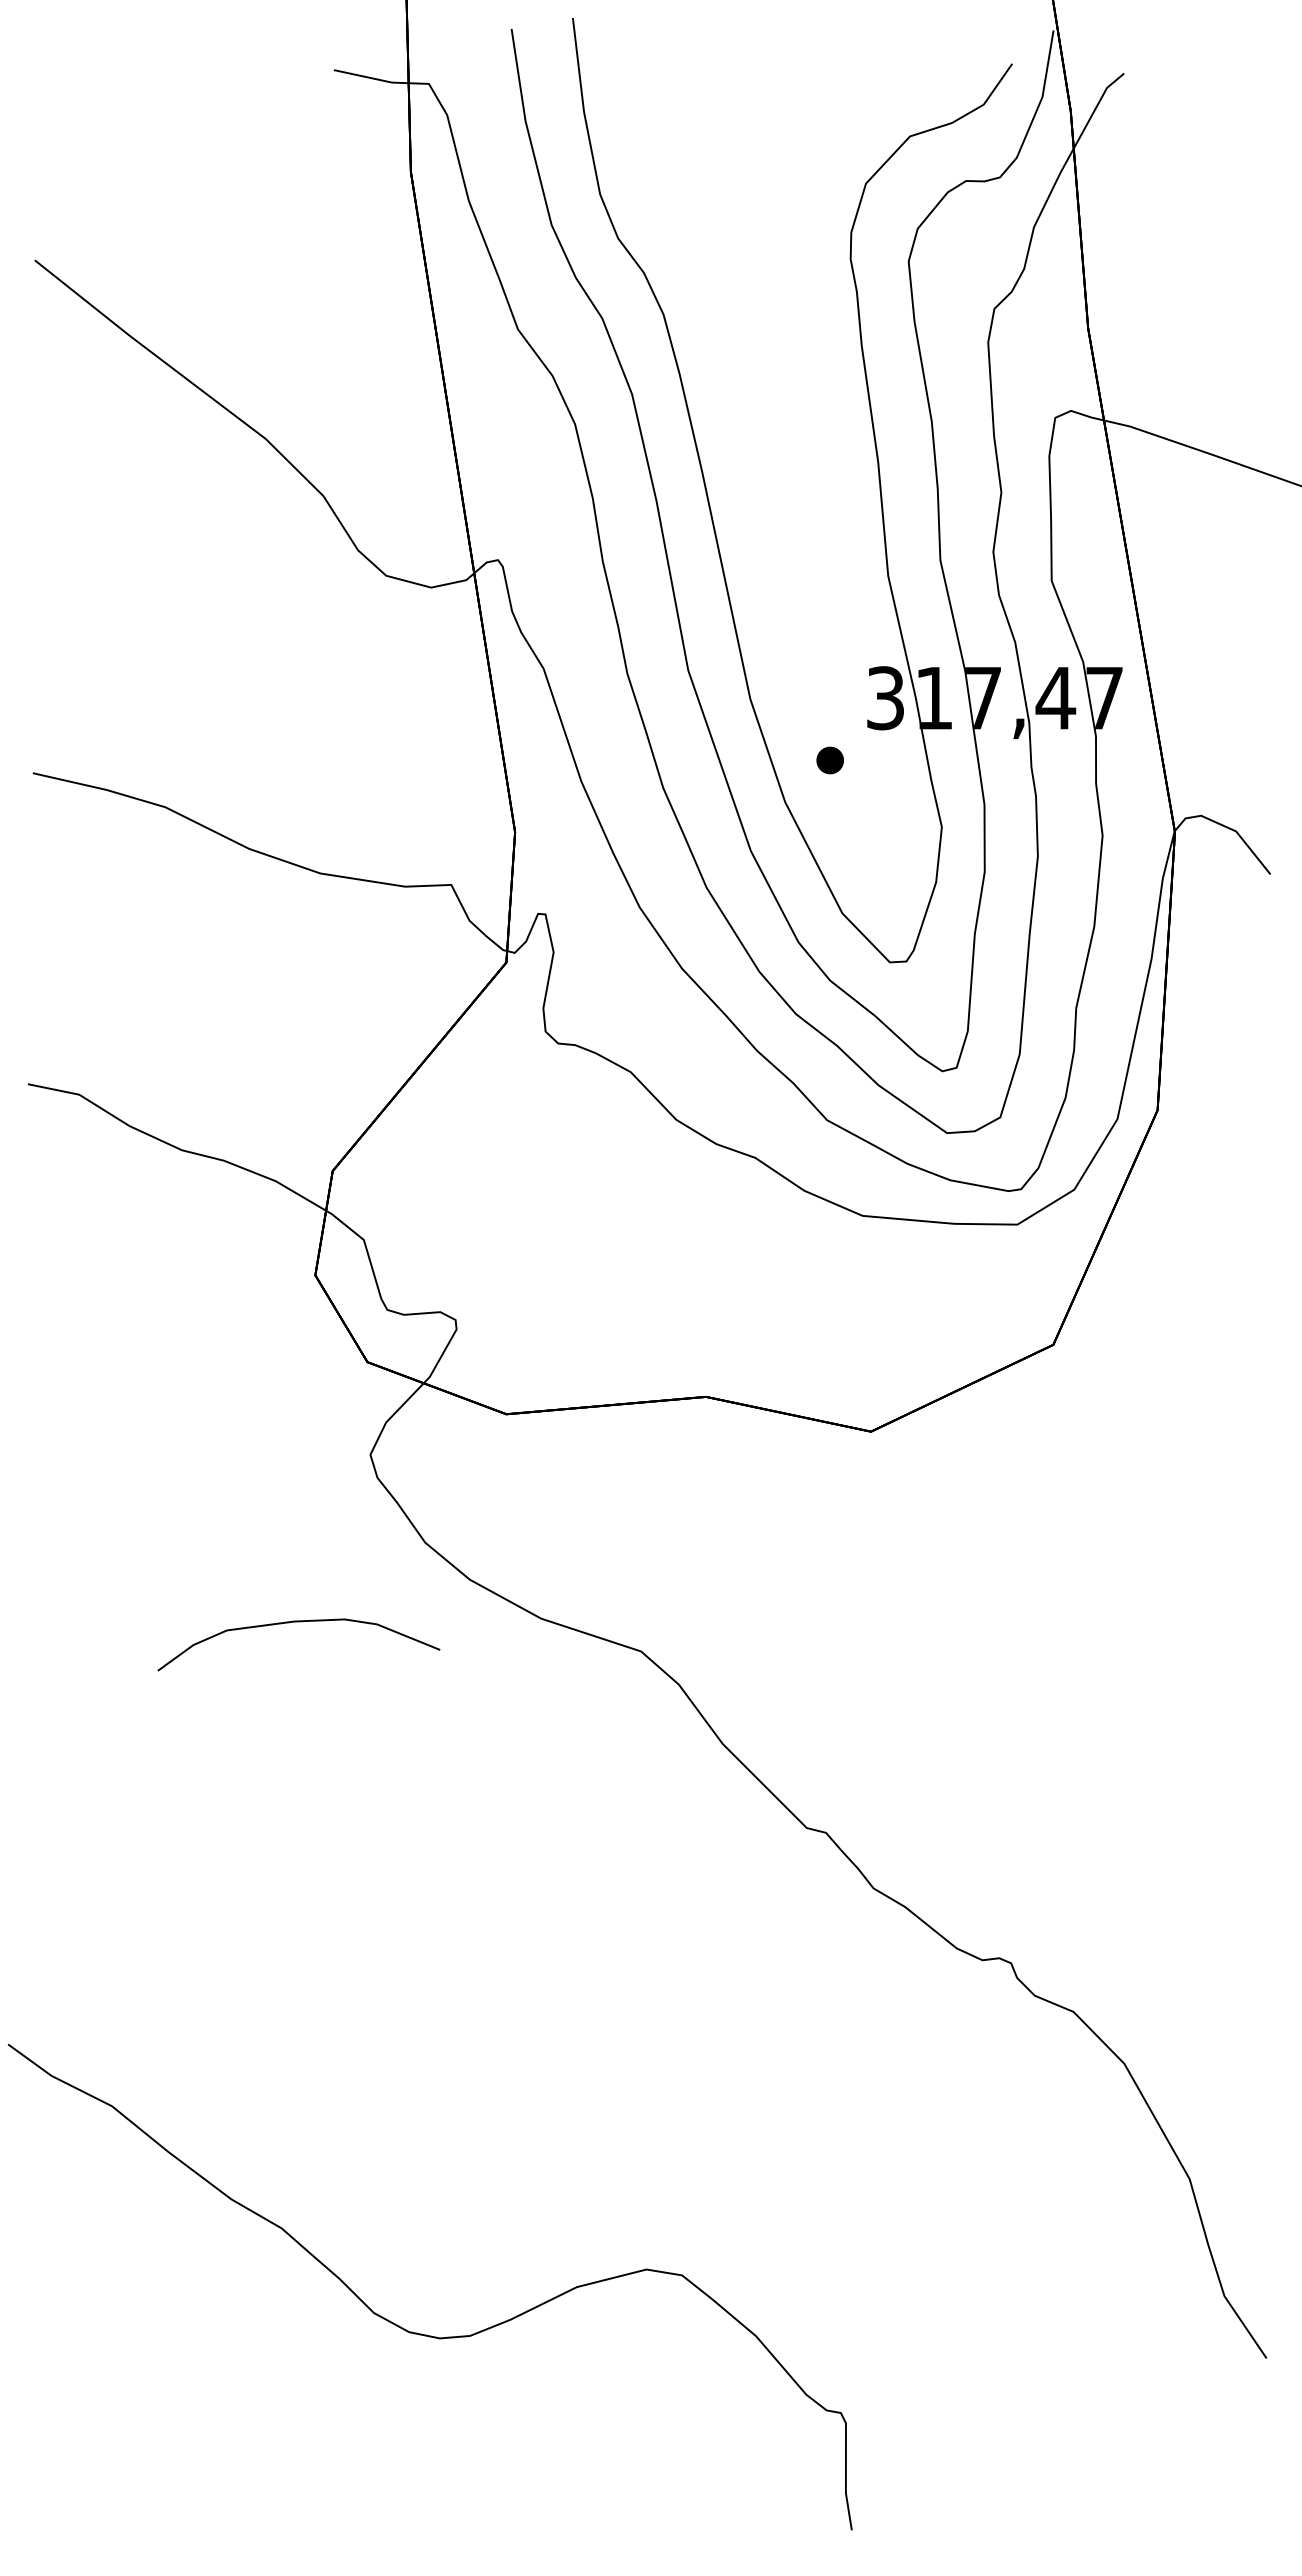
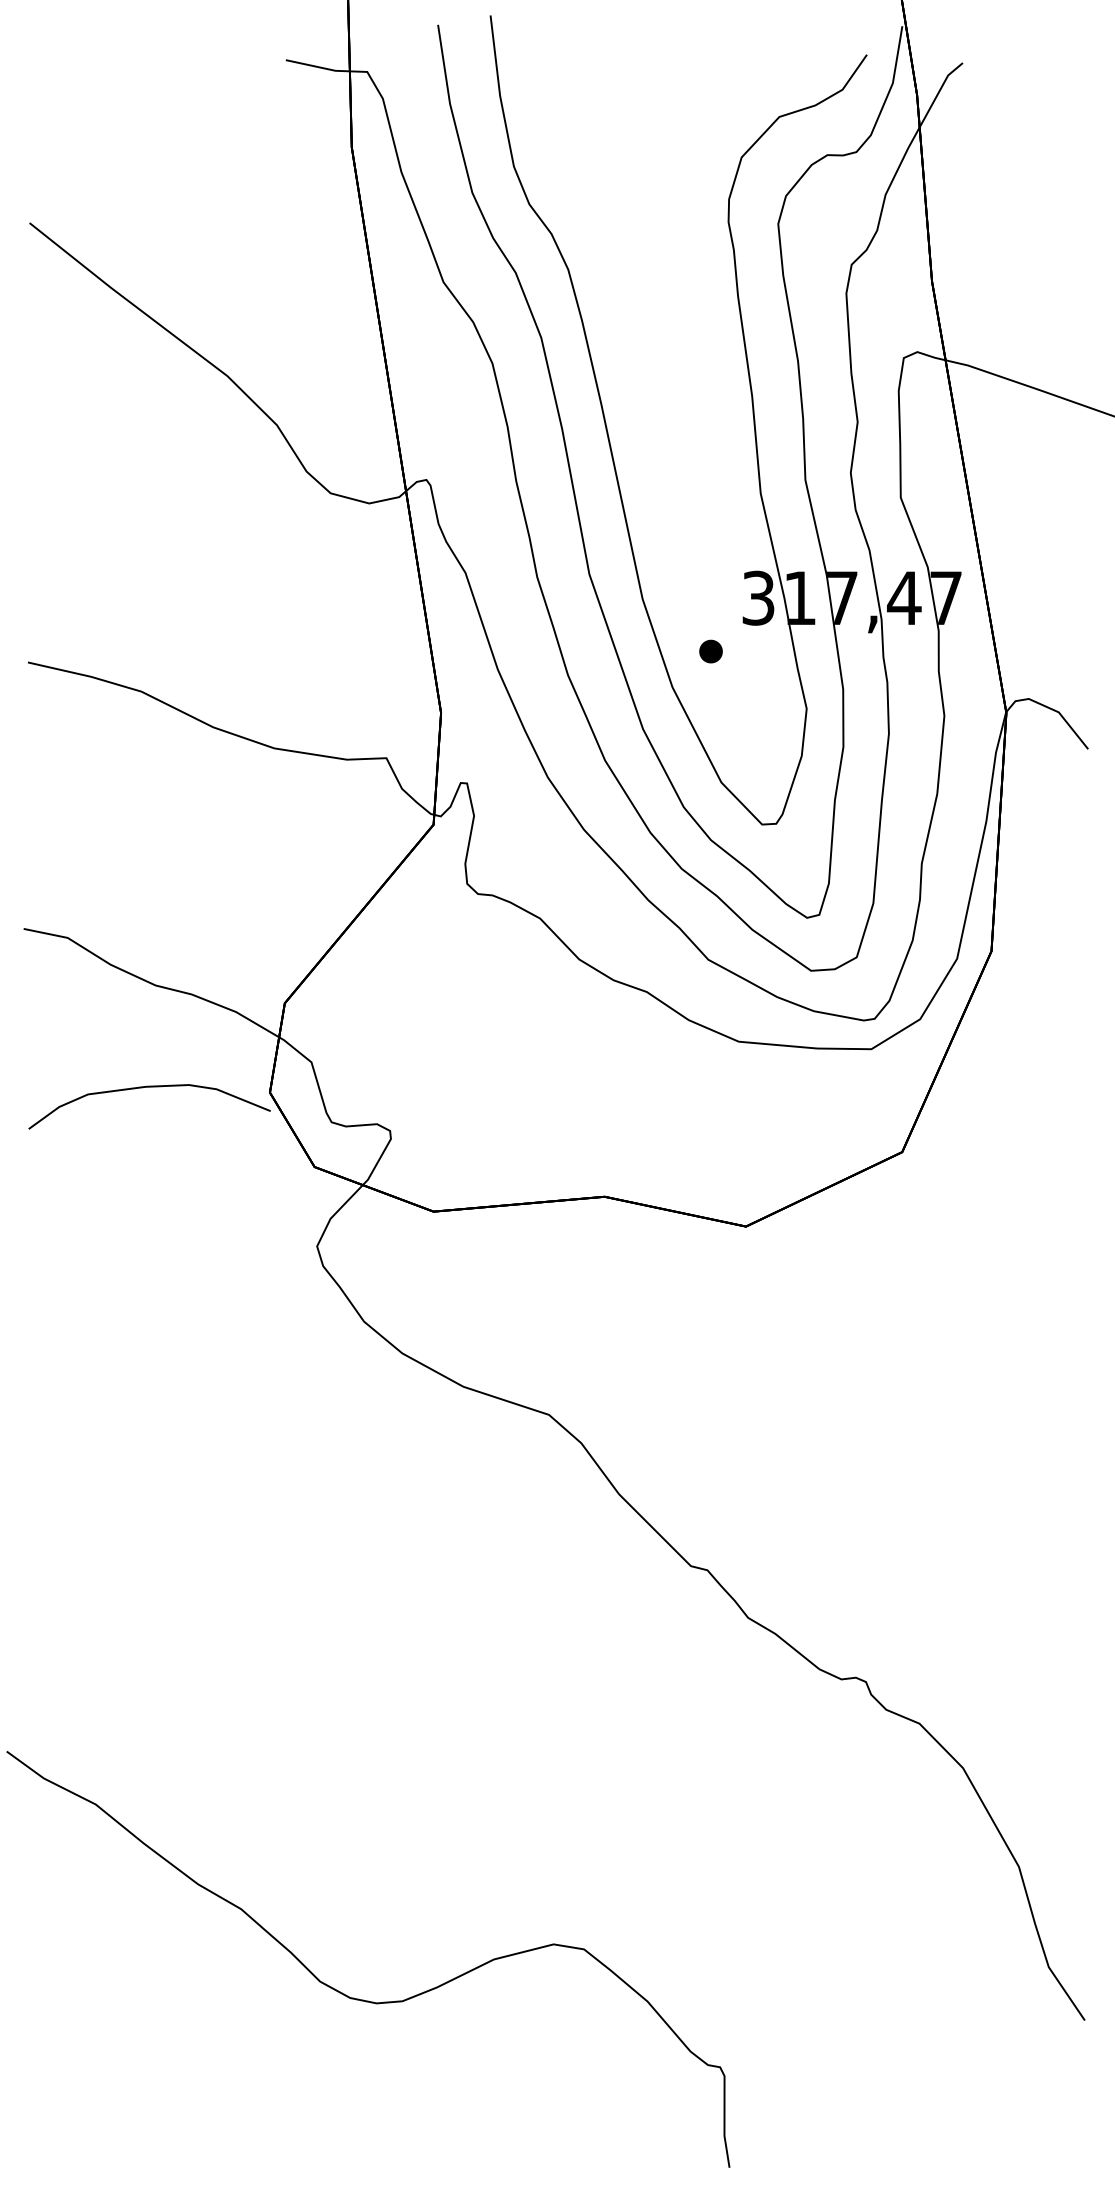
curve: (298, 1622) -> (149, 1087), moved

